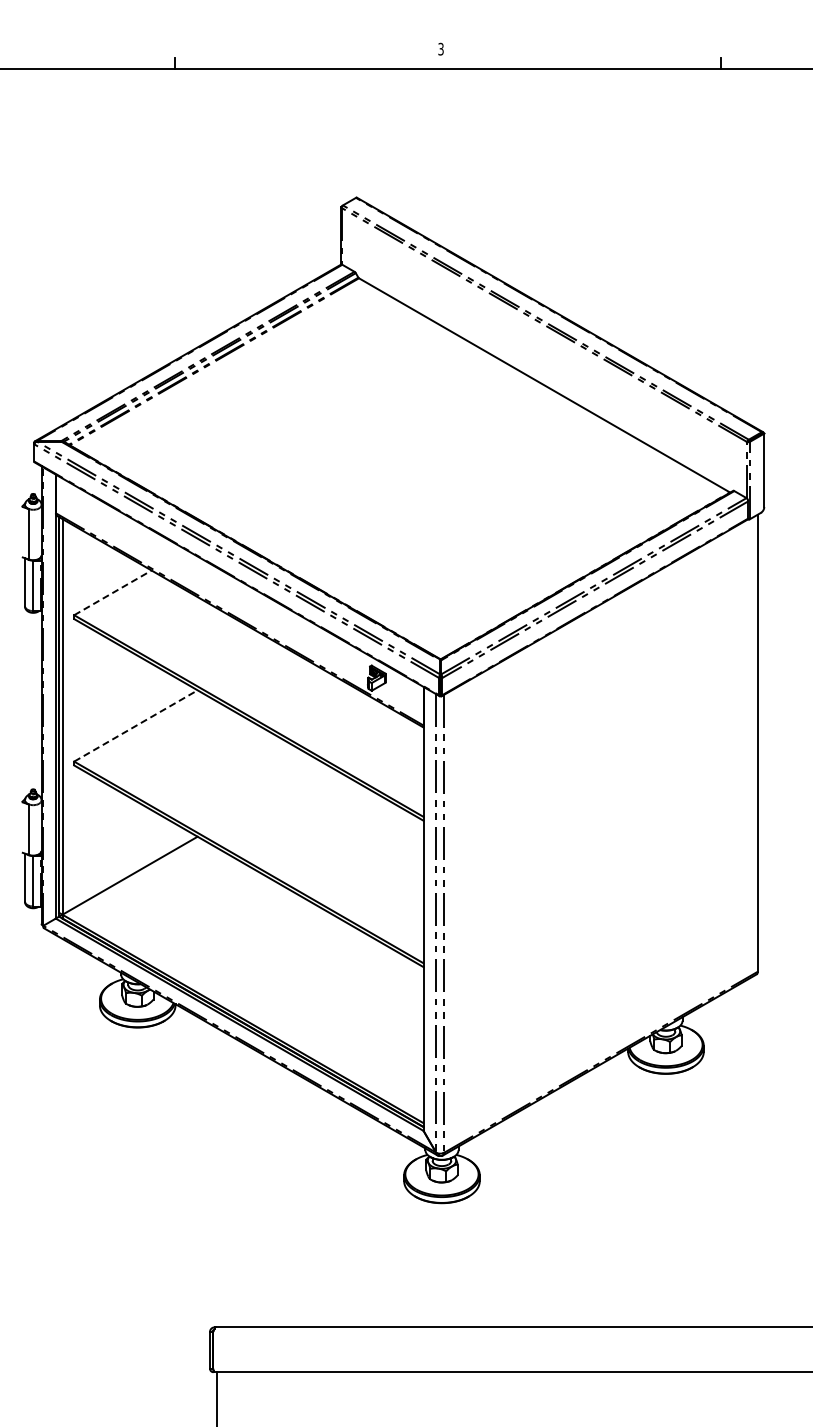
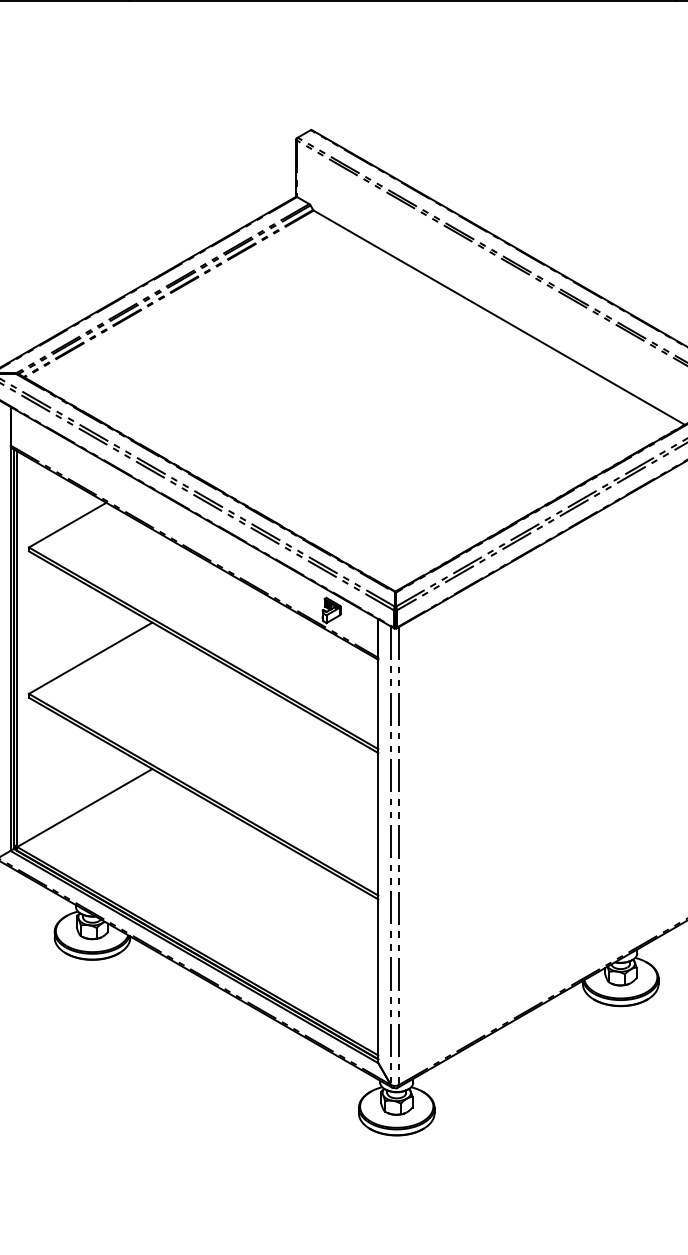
line: (112, 592) -> (67, 524), dashed -> solid
line: (136, 725) -> (91, 657), dashed -> solid

